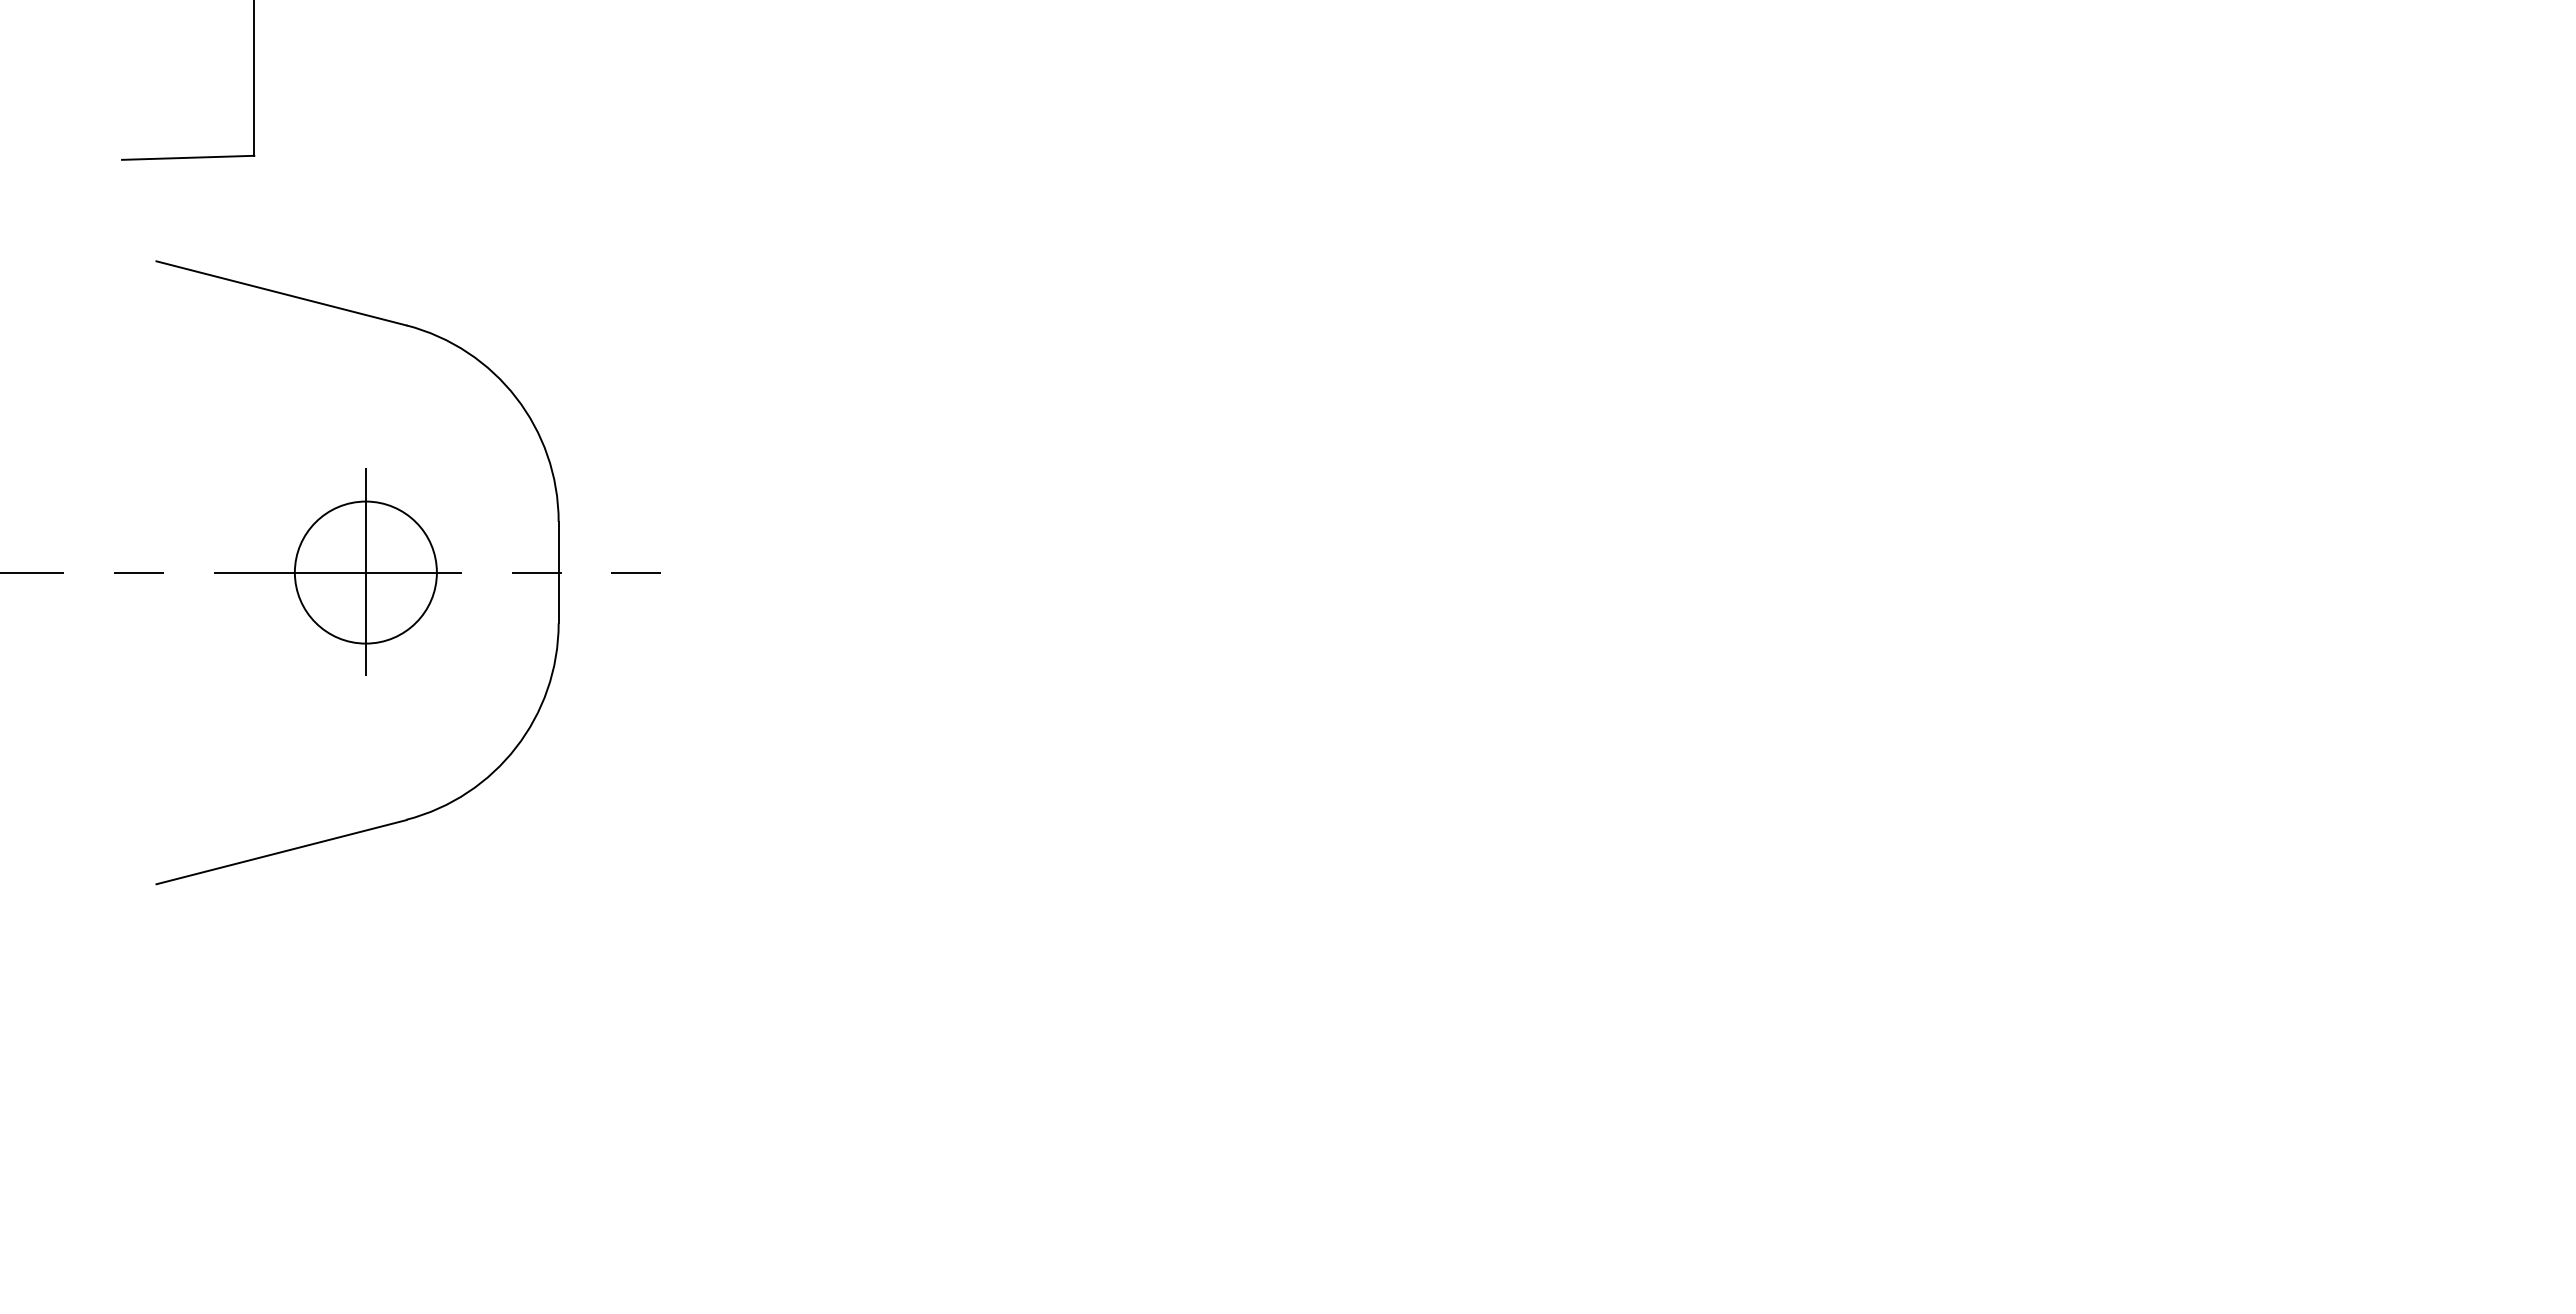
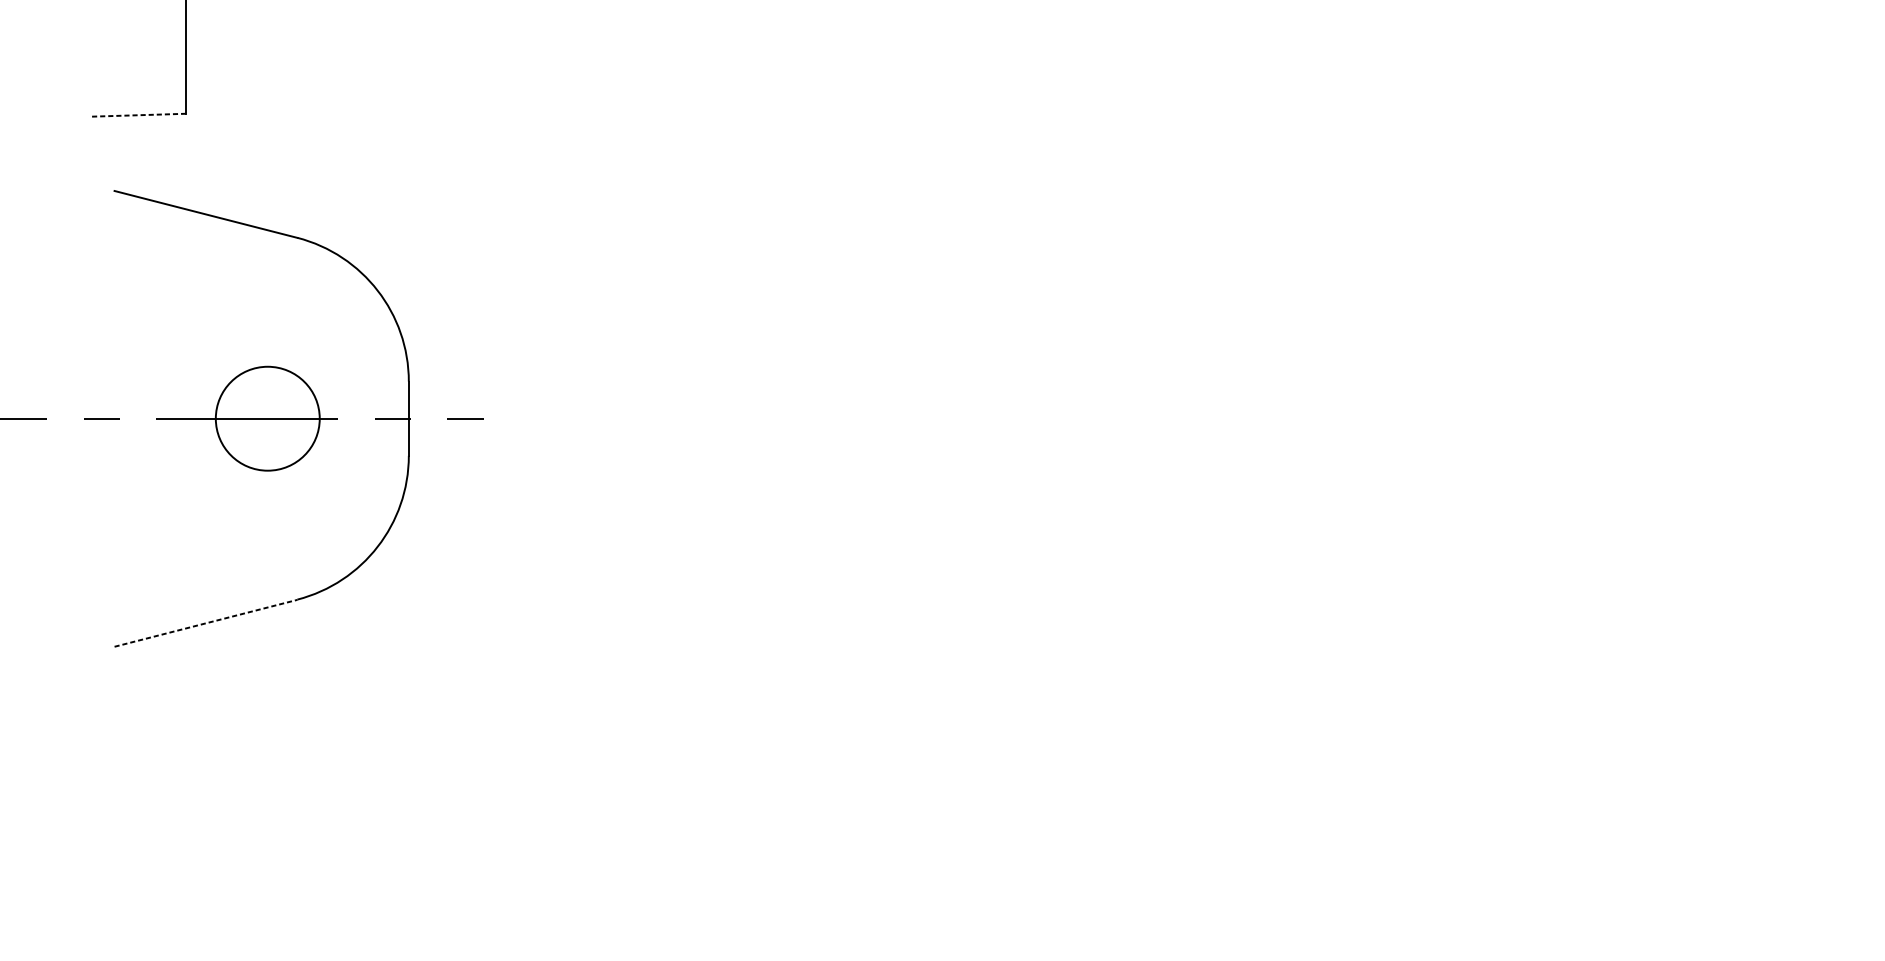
line: (187, 157) -> (137, 115), solid -> dashed
line: (365, 571) -> (267, 417), removed
line: (281, 852) -> (206, 623), solid -> dashed

